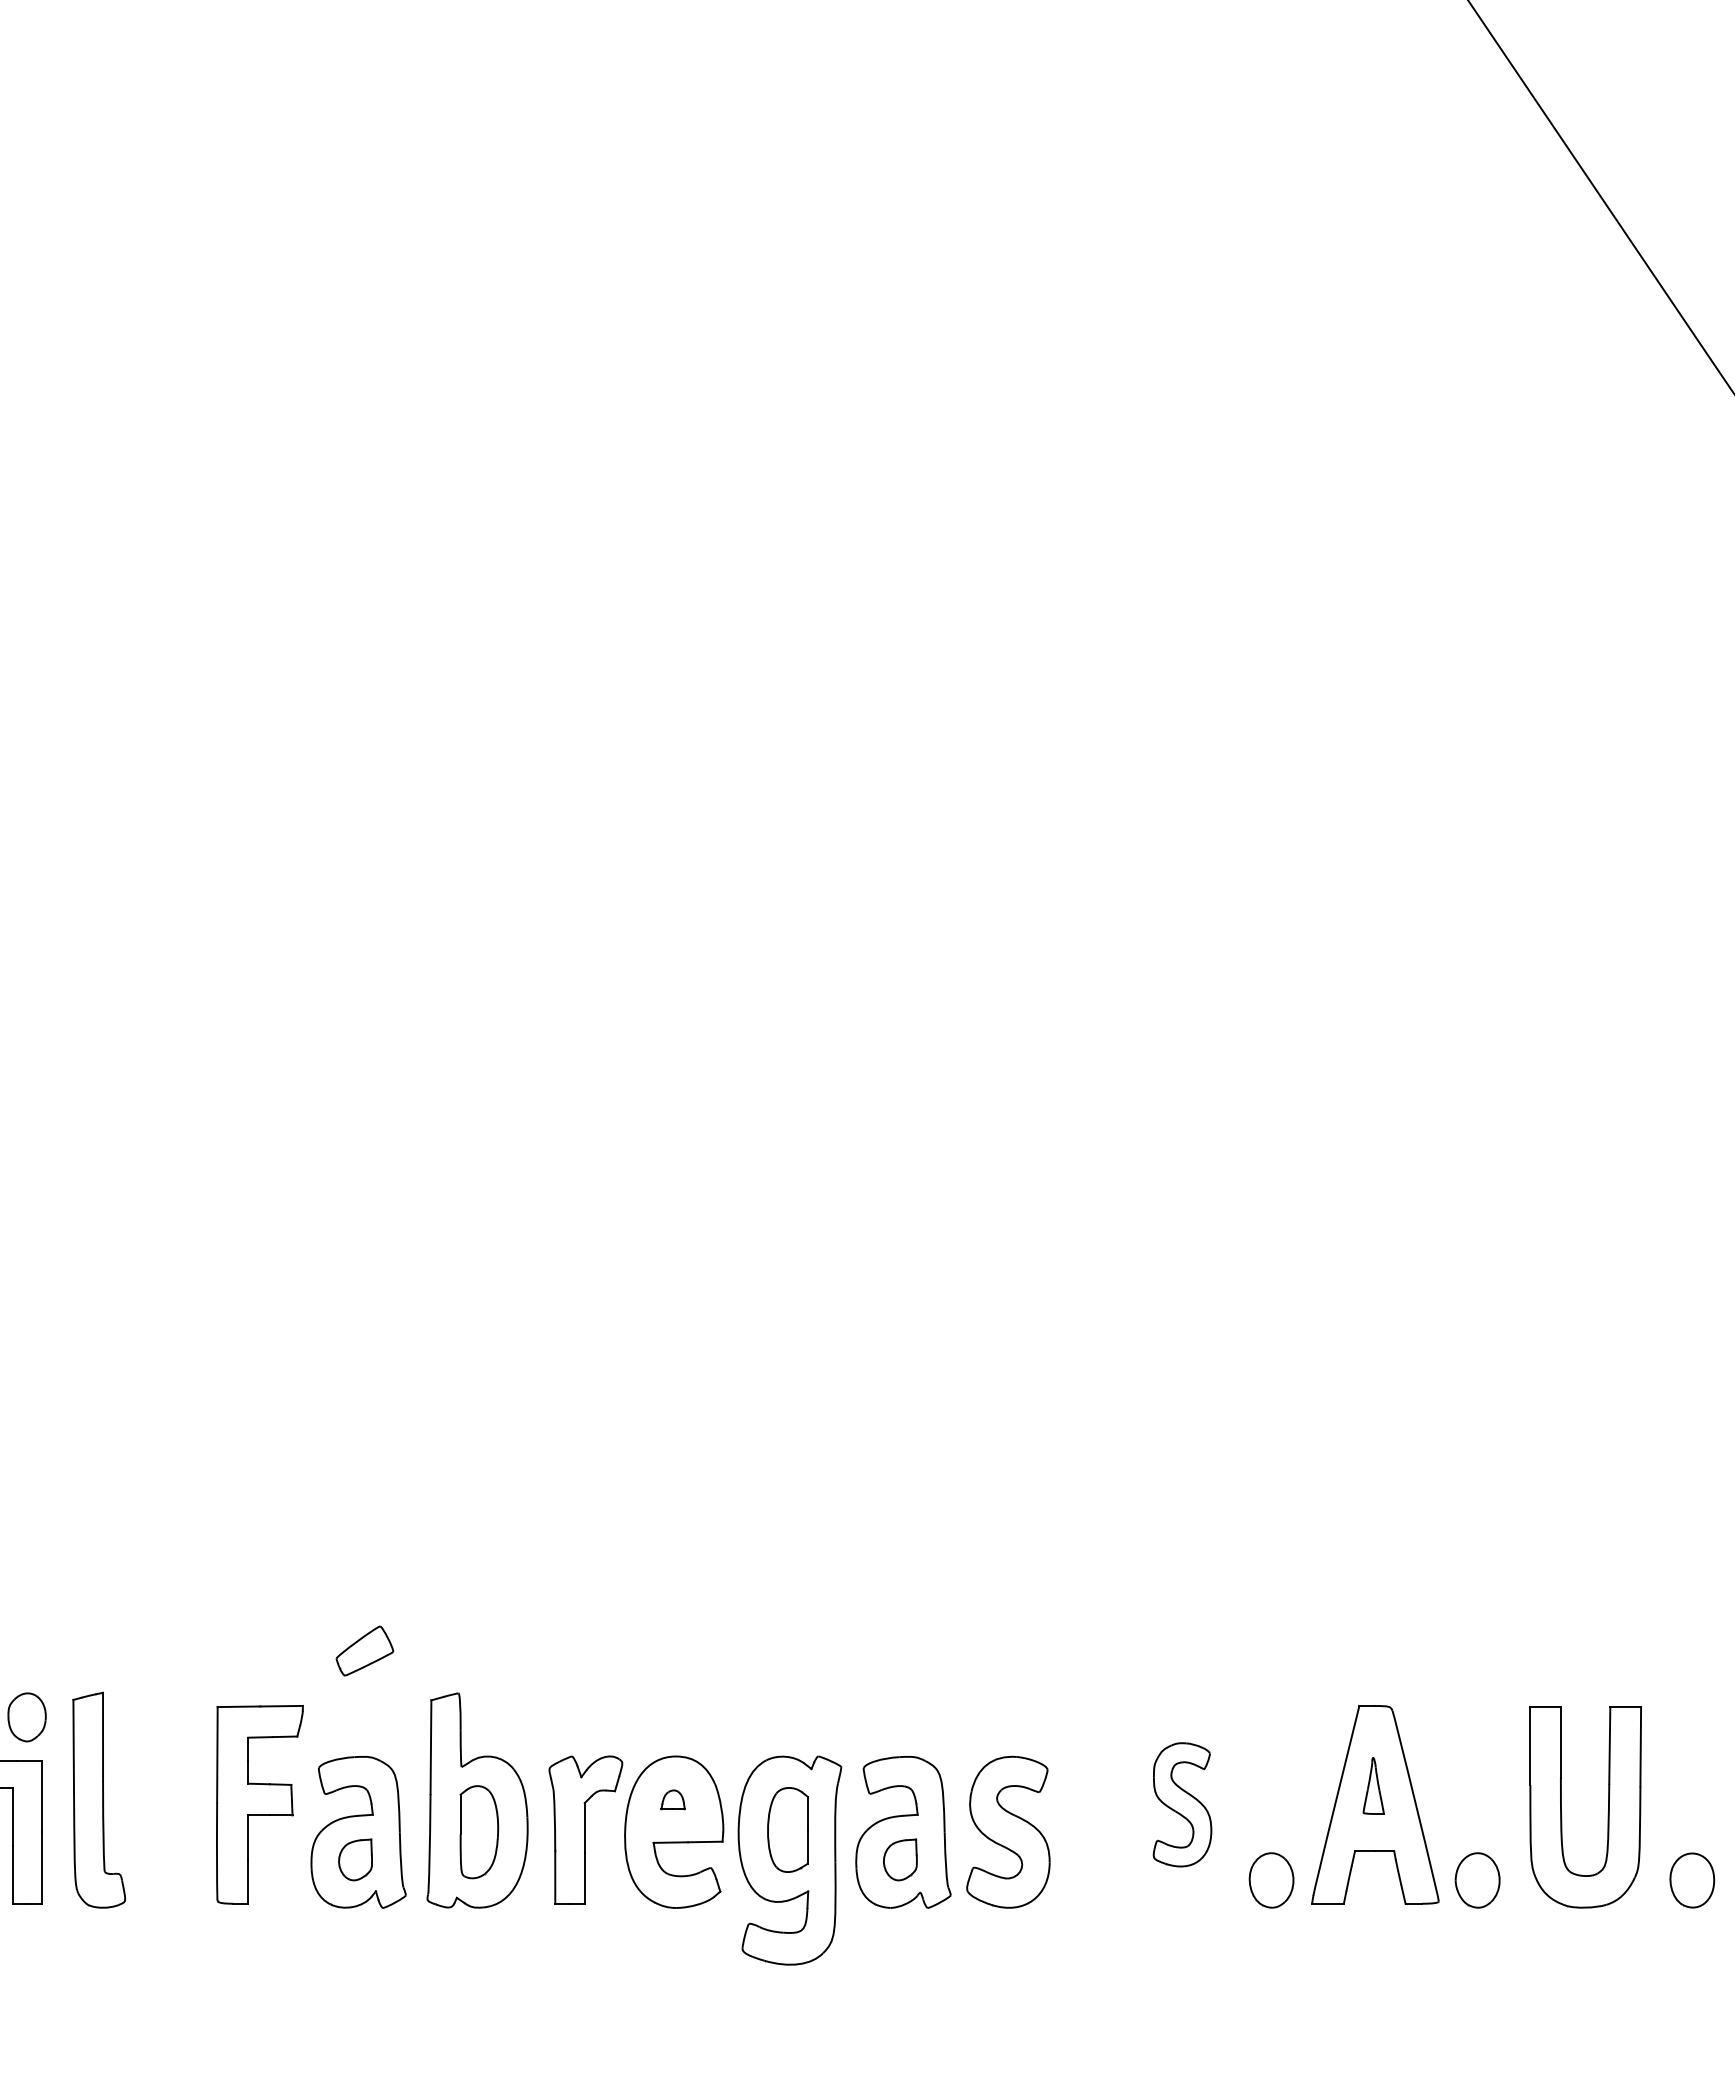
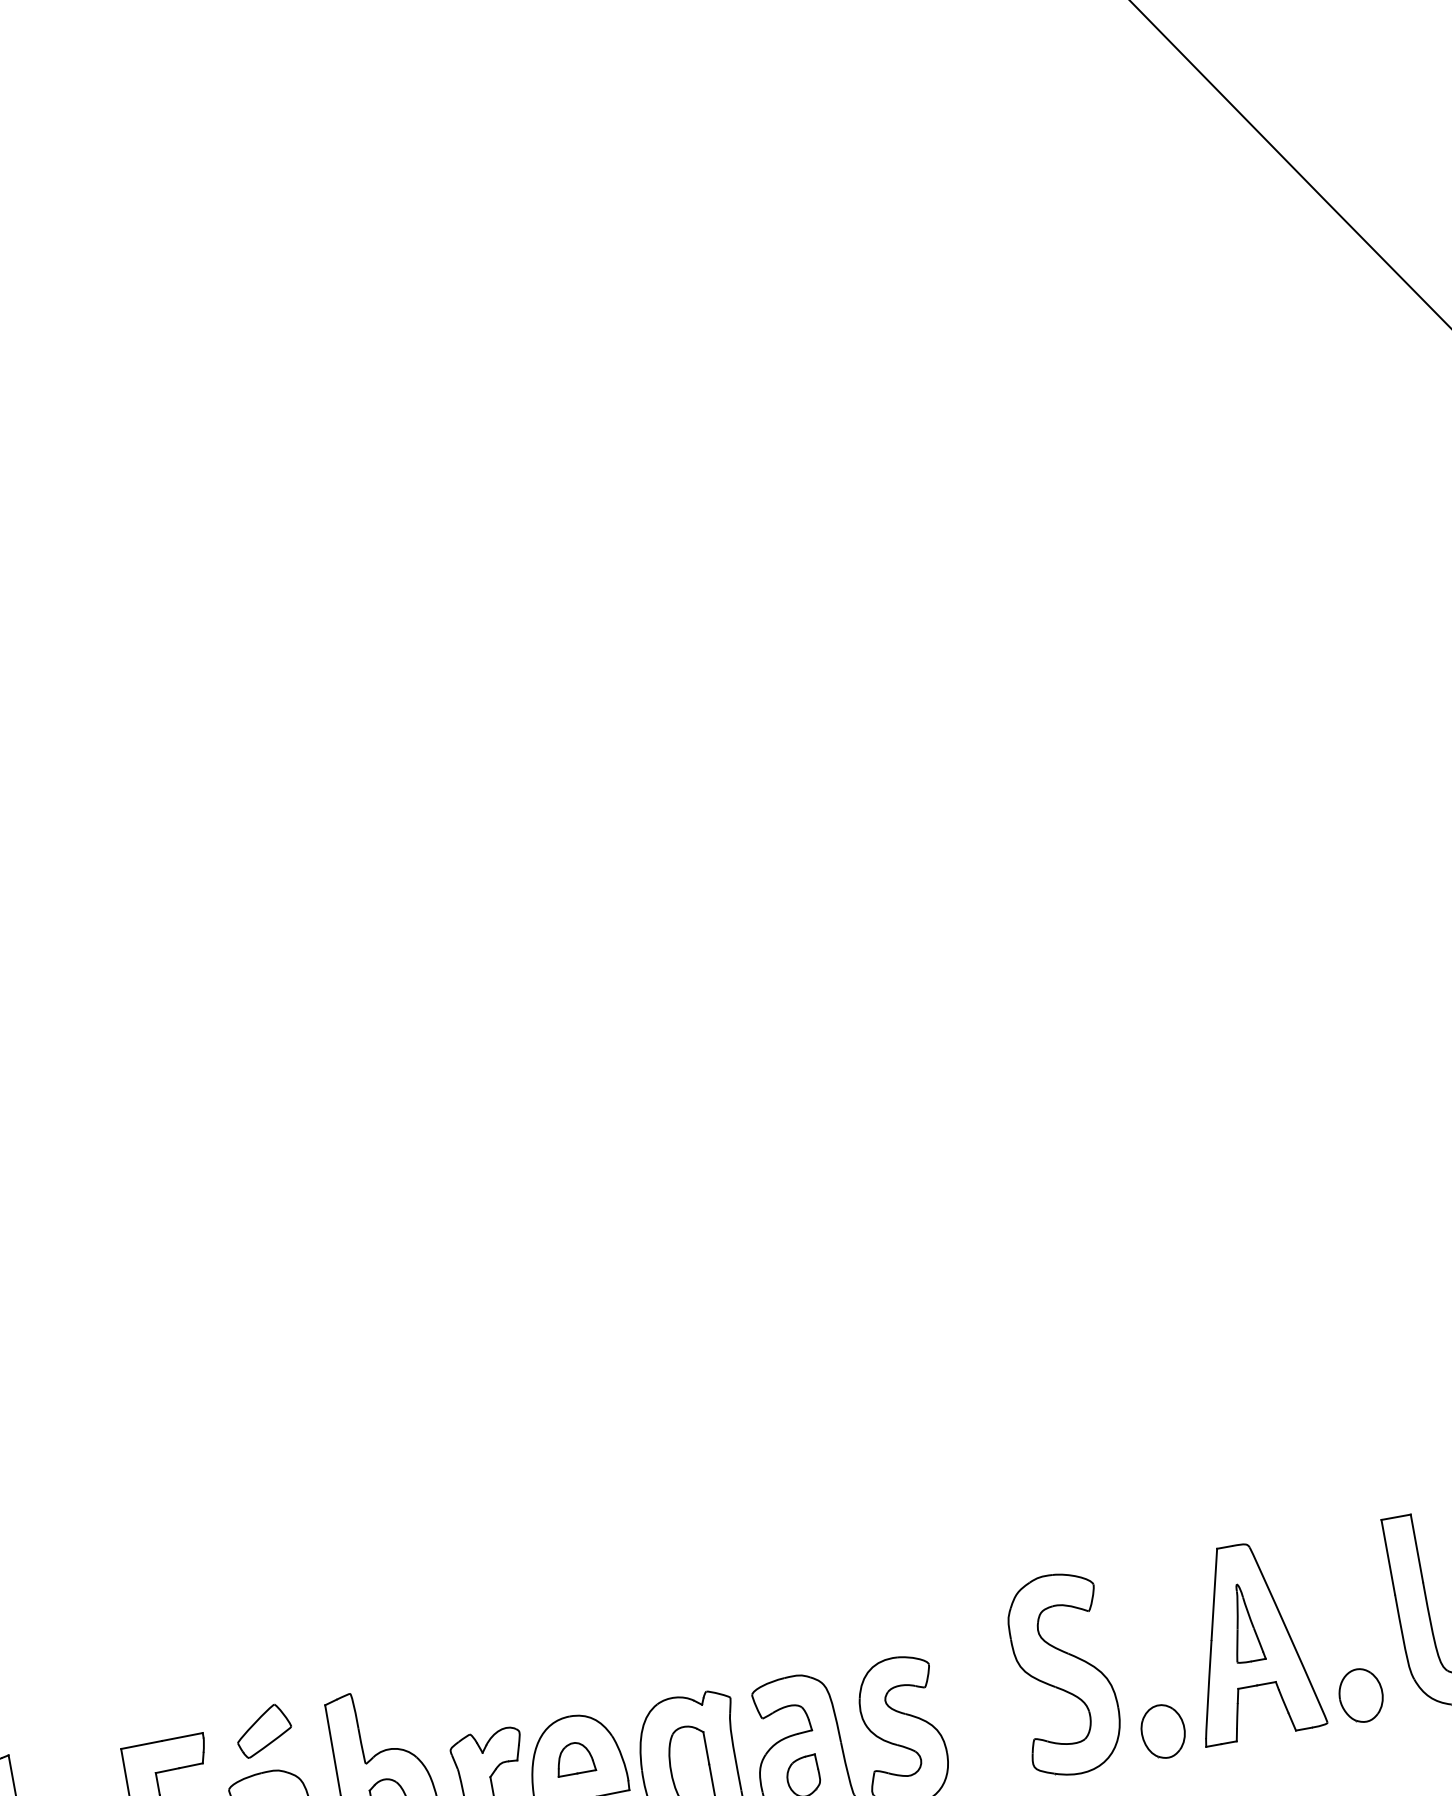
part: (364, 1650) -> (263, 1730), moved
part: (1373, 1785) -> (1244, 1622), size x1.43
part: (672, 1799) -> (573, 1758), size x1.67
part: (1182, 1804) -> (1064, 1674), size x1.67

